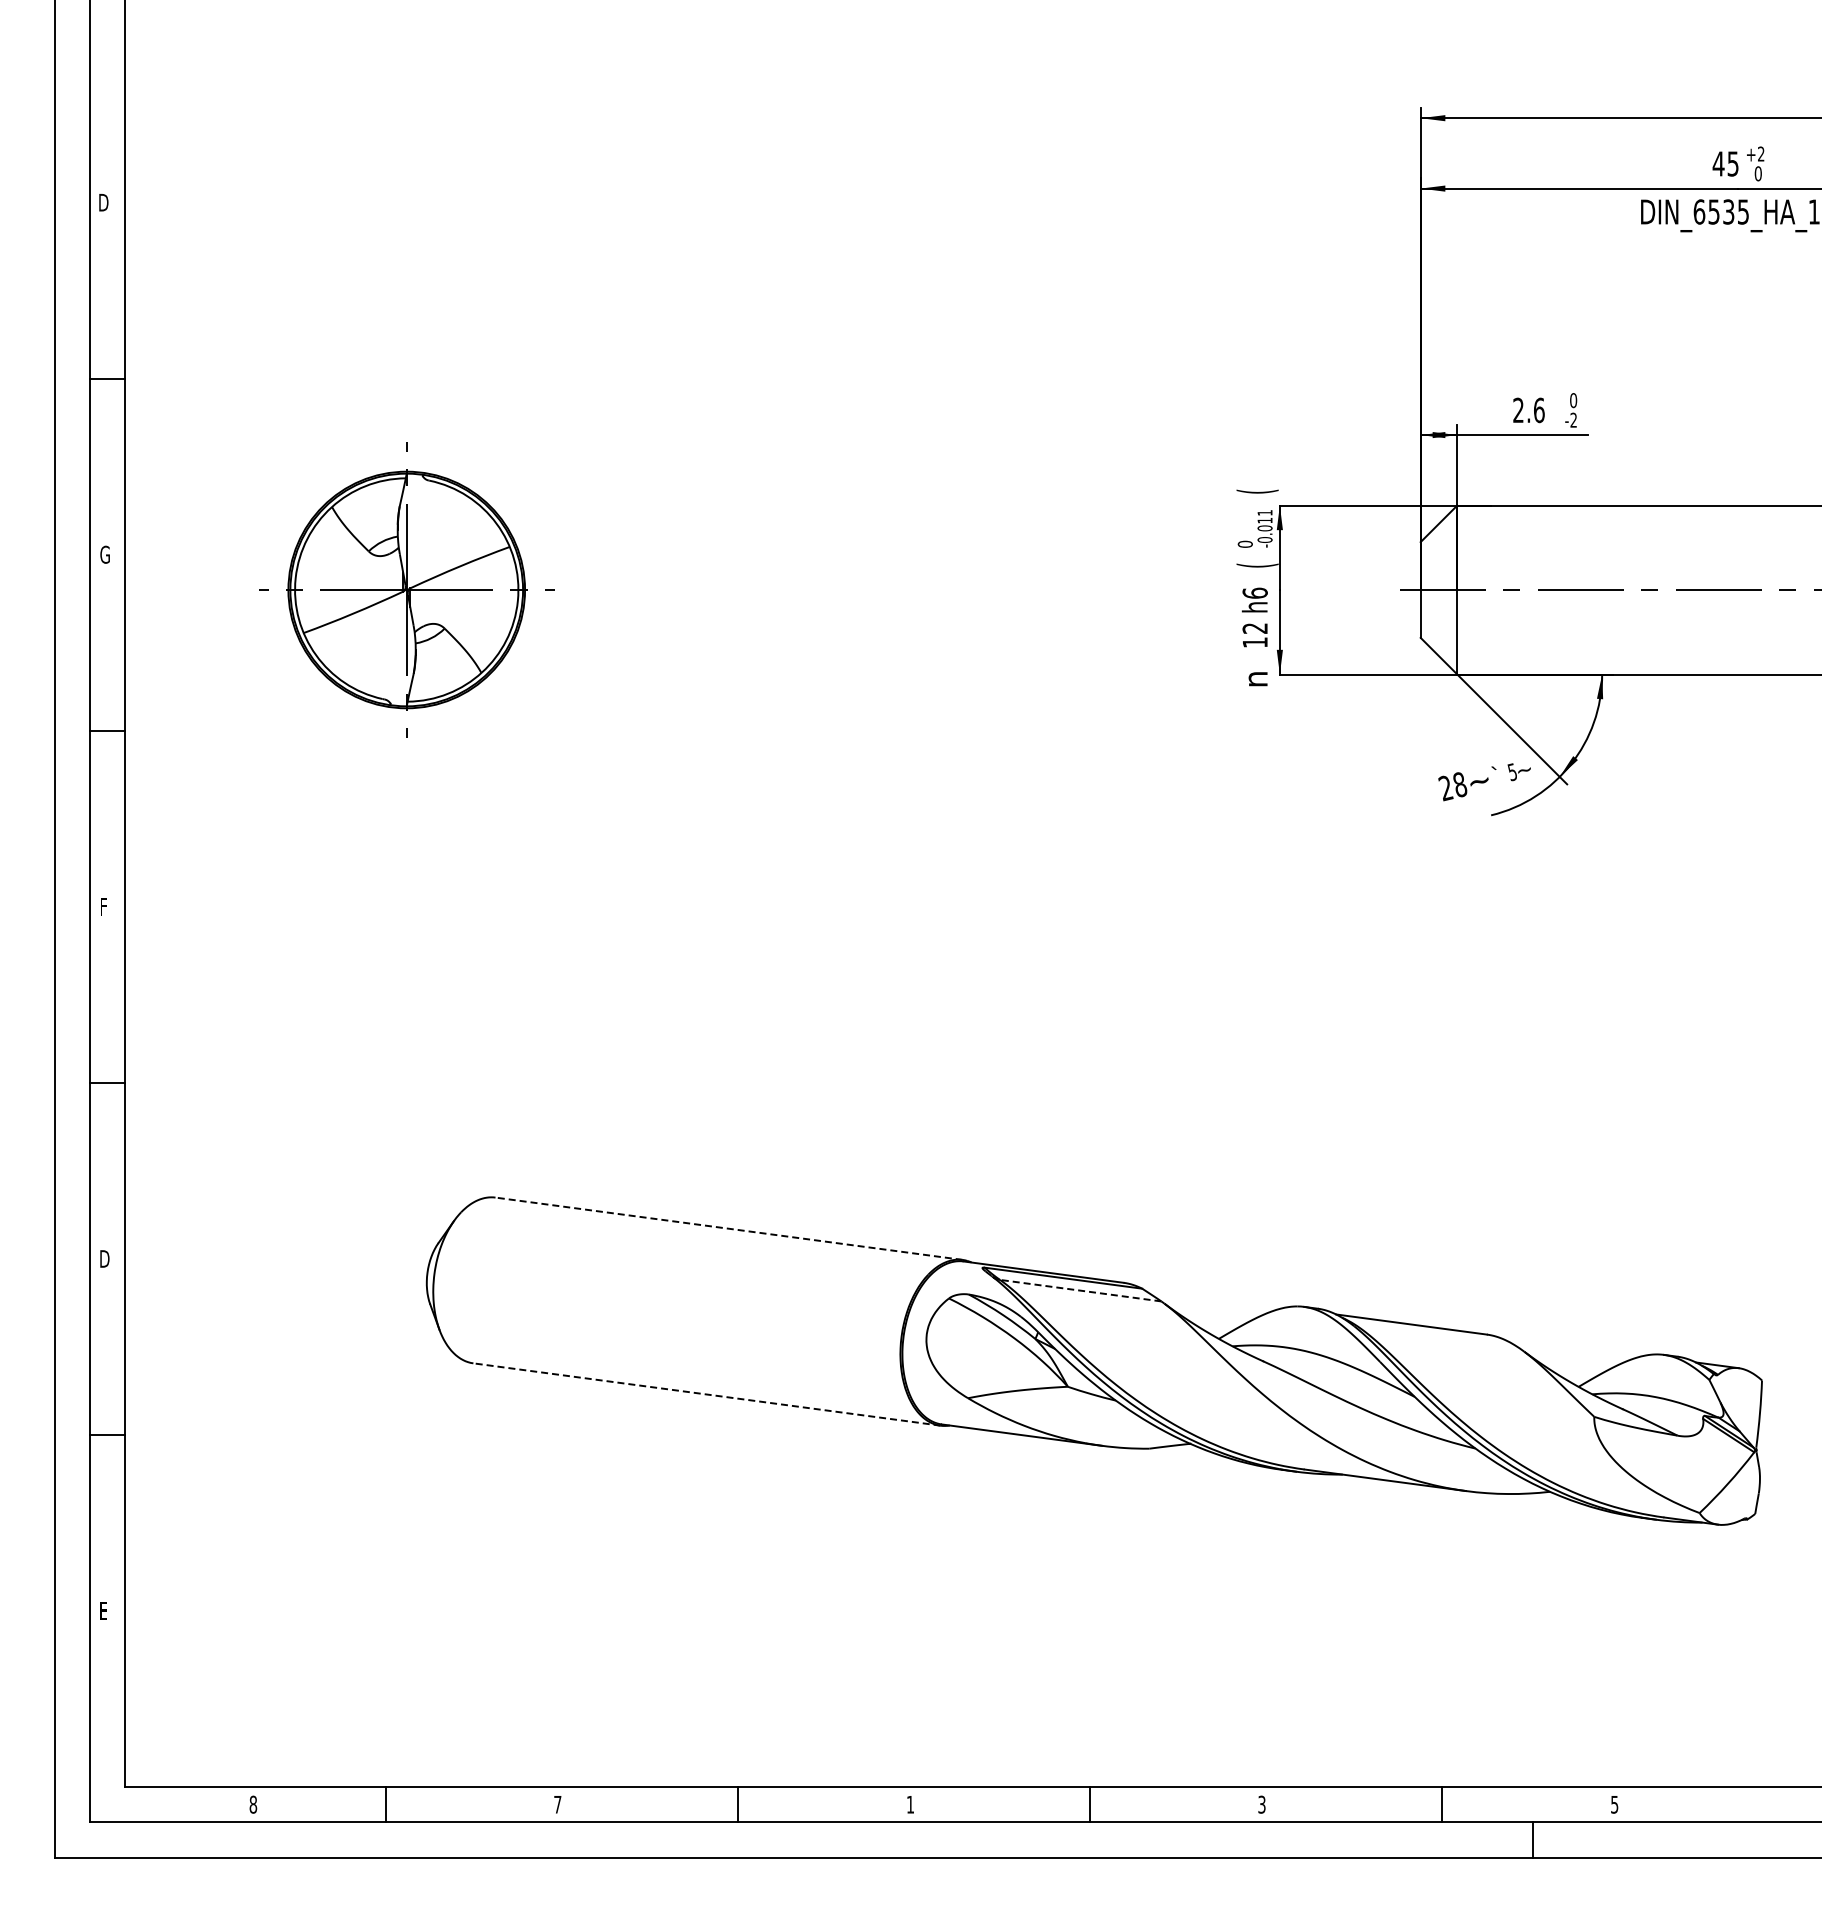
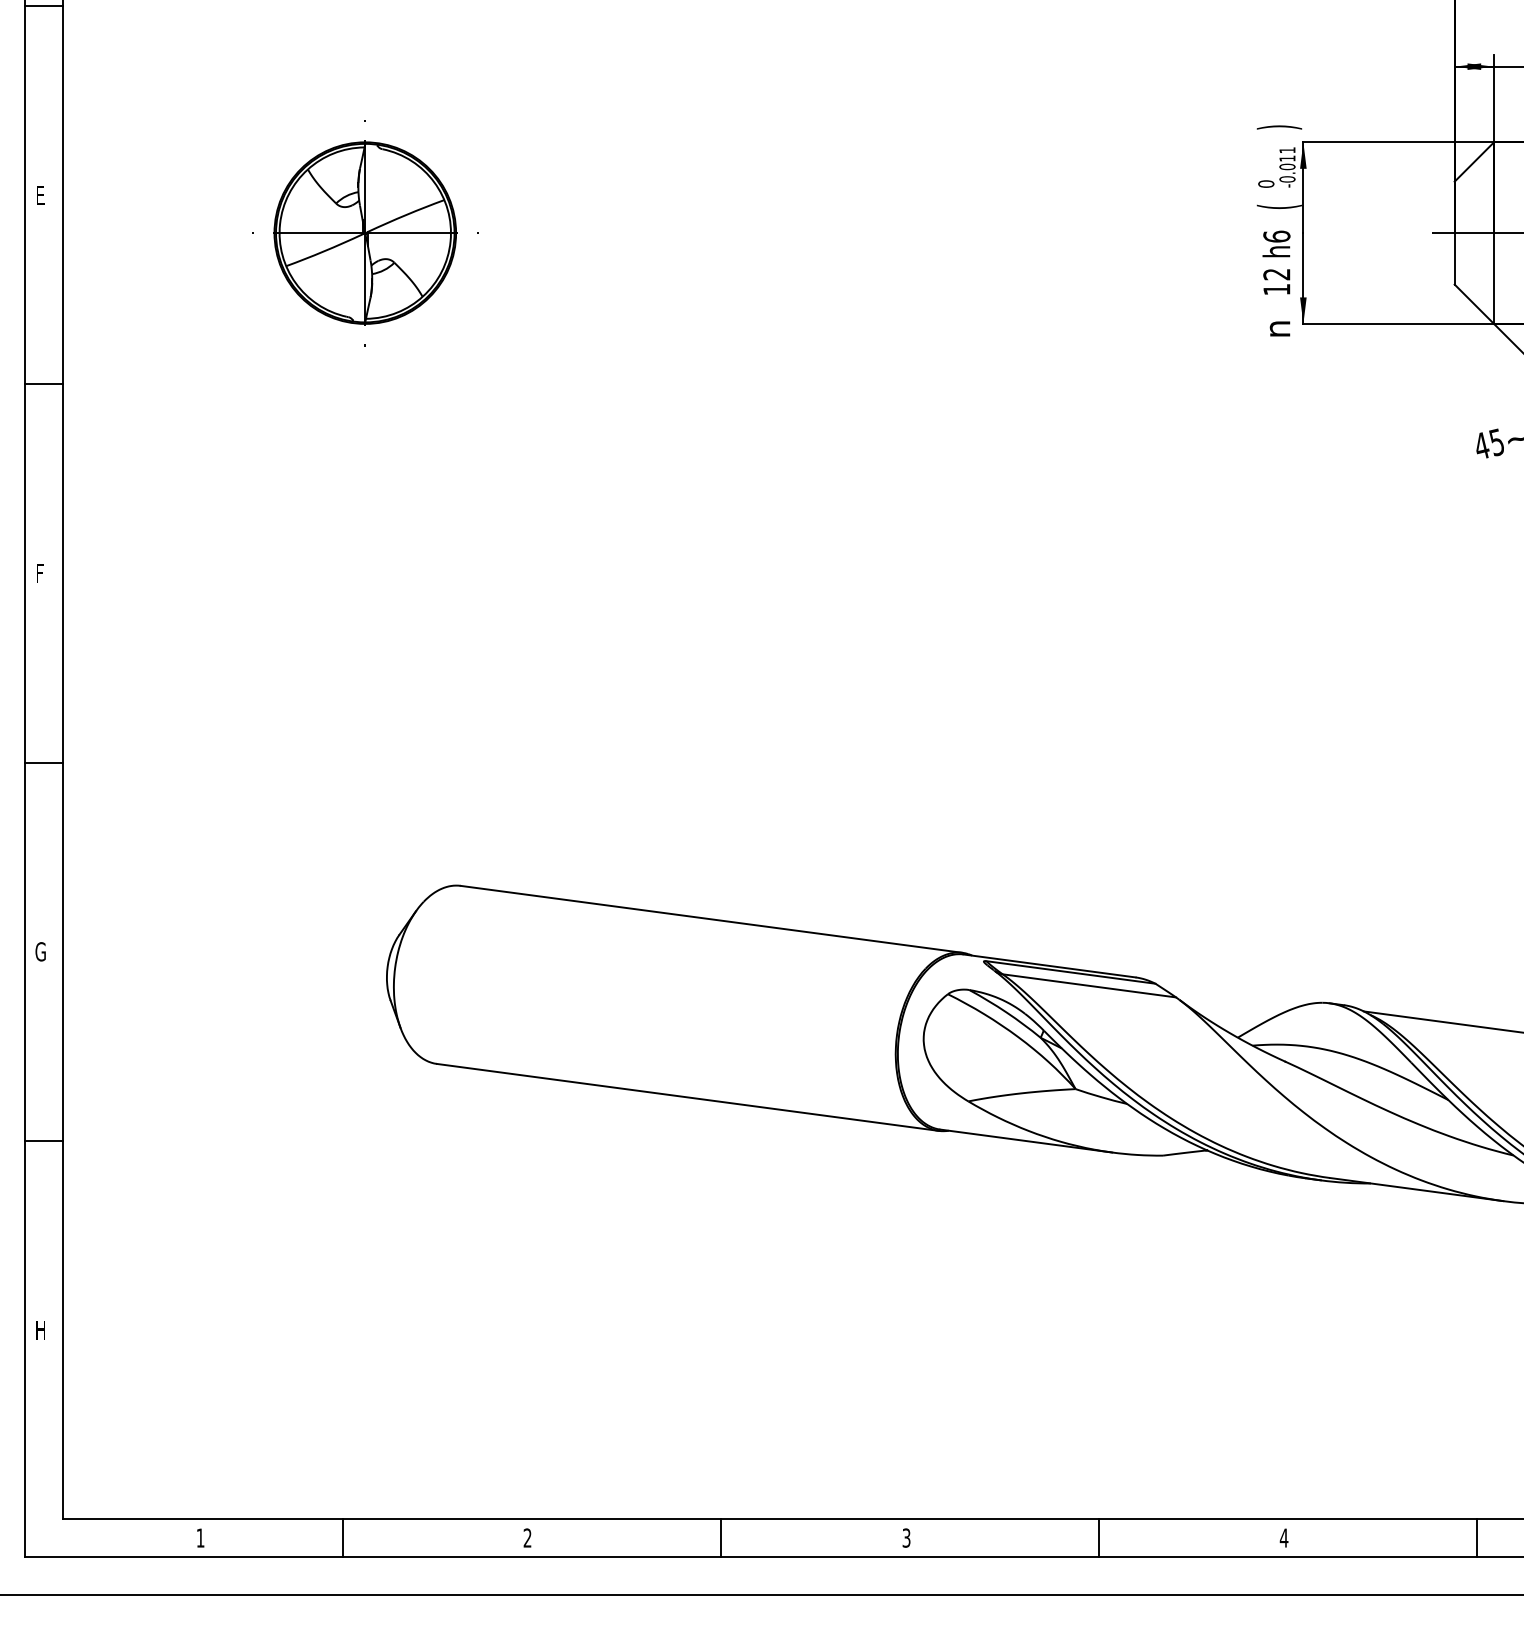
text: (1257, 491) -> (1279, 127), ( -> )
text: (104, 554) -> (40, 194), G -> E
part: (406, 589) -> (365, 232), size x0.71
text: (1452, 786) -> (1488, 444), 28 -> 45
line: (729, 1228) -> (712, 919), dashed -> solid
text: (104, 1258) -> (40, 951), D -> G
line: (1080, 1290) -> (1089, 985), dashed -> solid
line: (707, 1394) -> (688, 1097), dashed -> solid
text: (105, 1610) -> (41, 1329), E -> H
text: (253, 1804) -> (200, 1537), 8 -> 1
text: (557, 1804) -> (527, 1537), 7 -> 2
text: (910, 1804) -> (906, 1537), 1 -> 3
text: (1261, 1804) -> (1283, 1537), 3 -> 4

